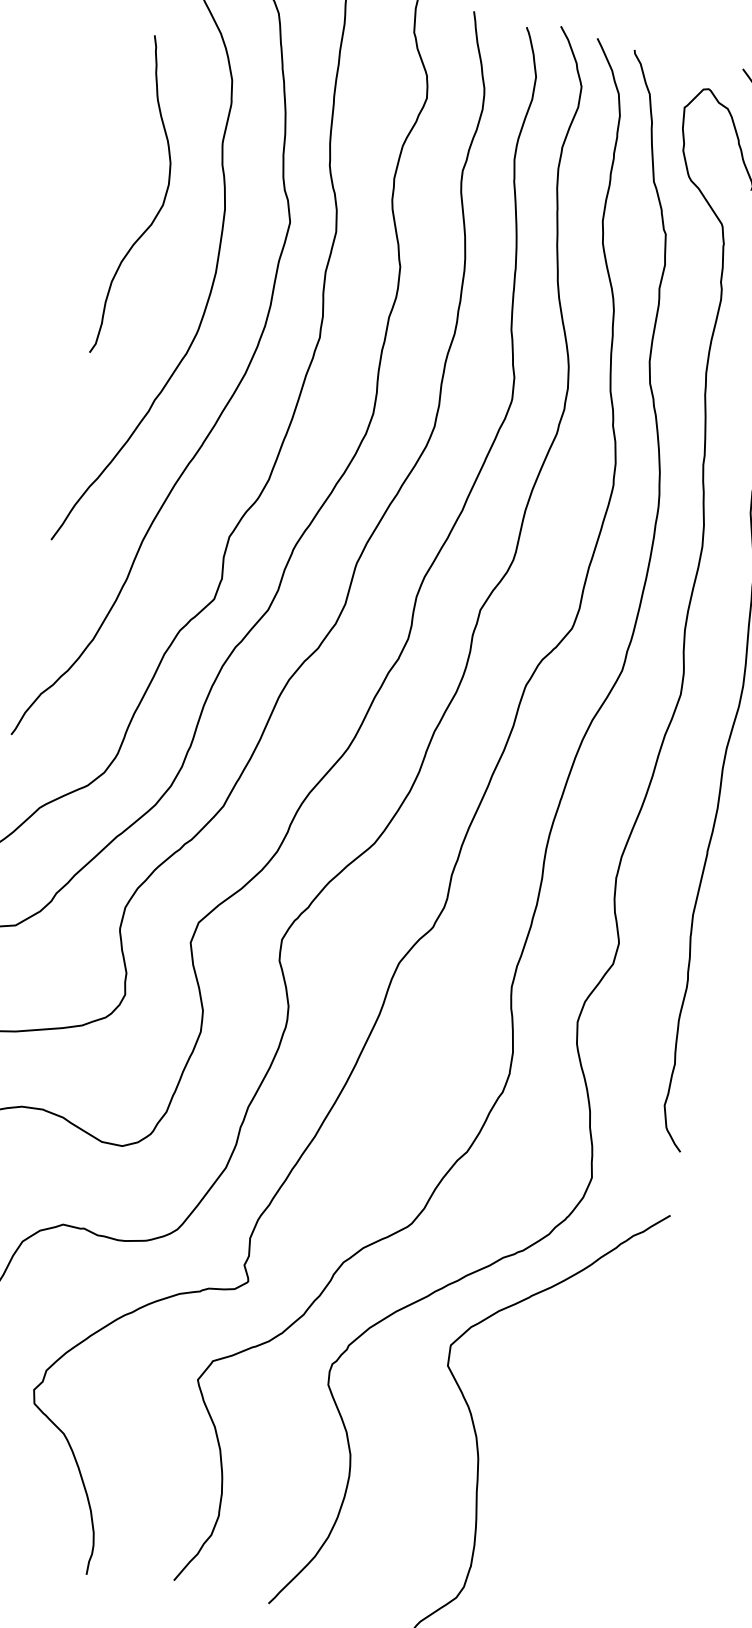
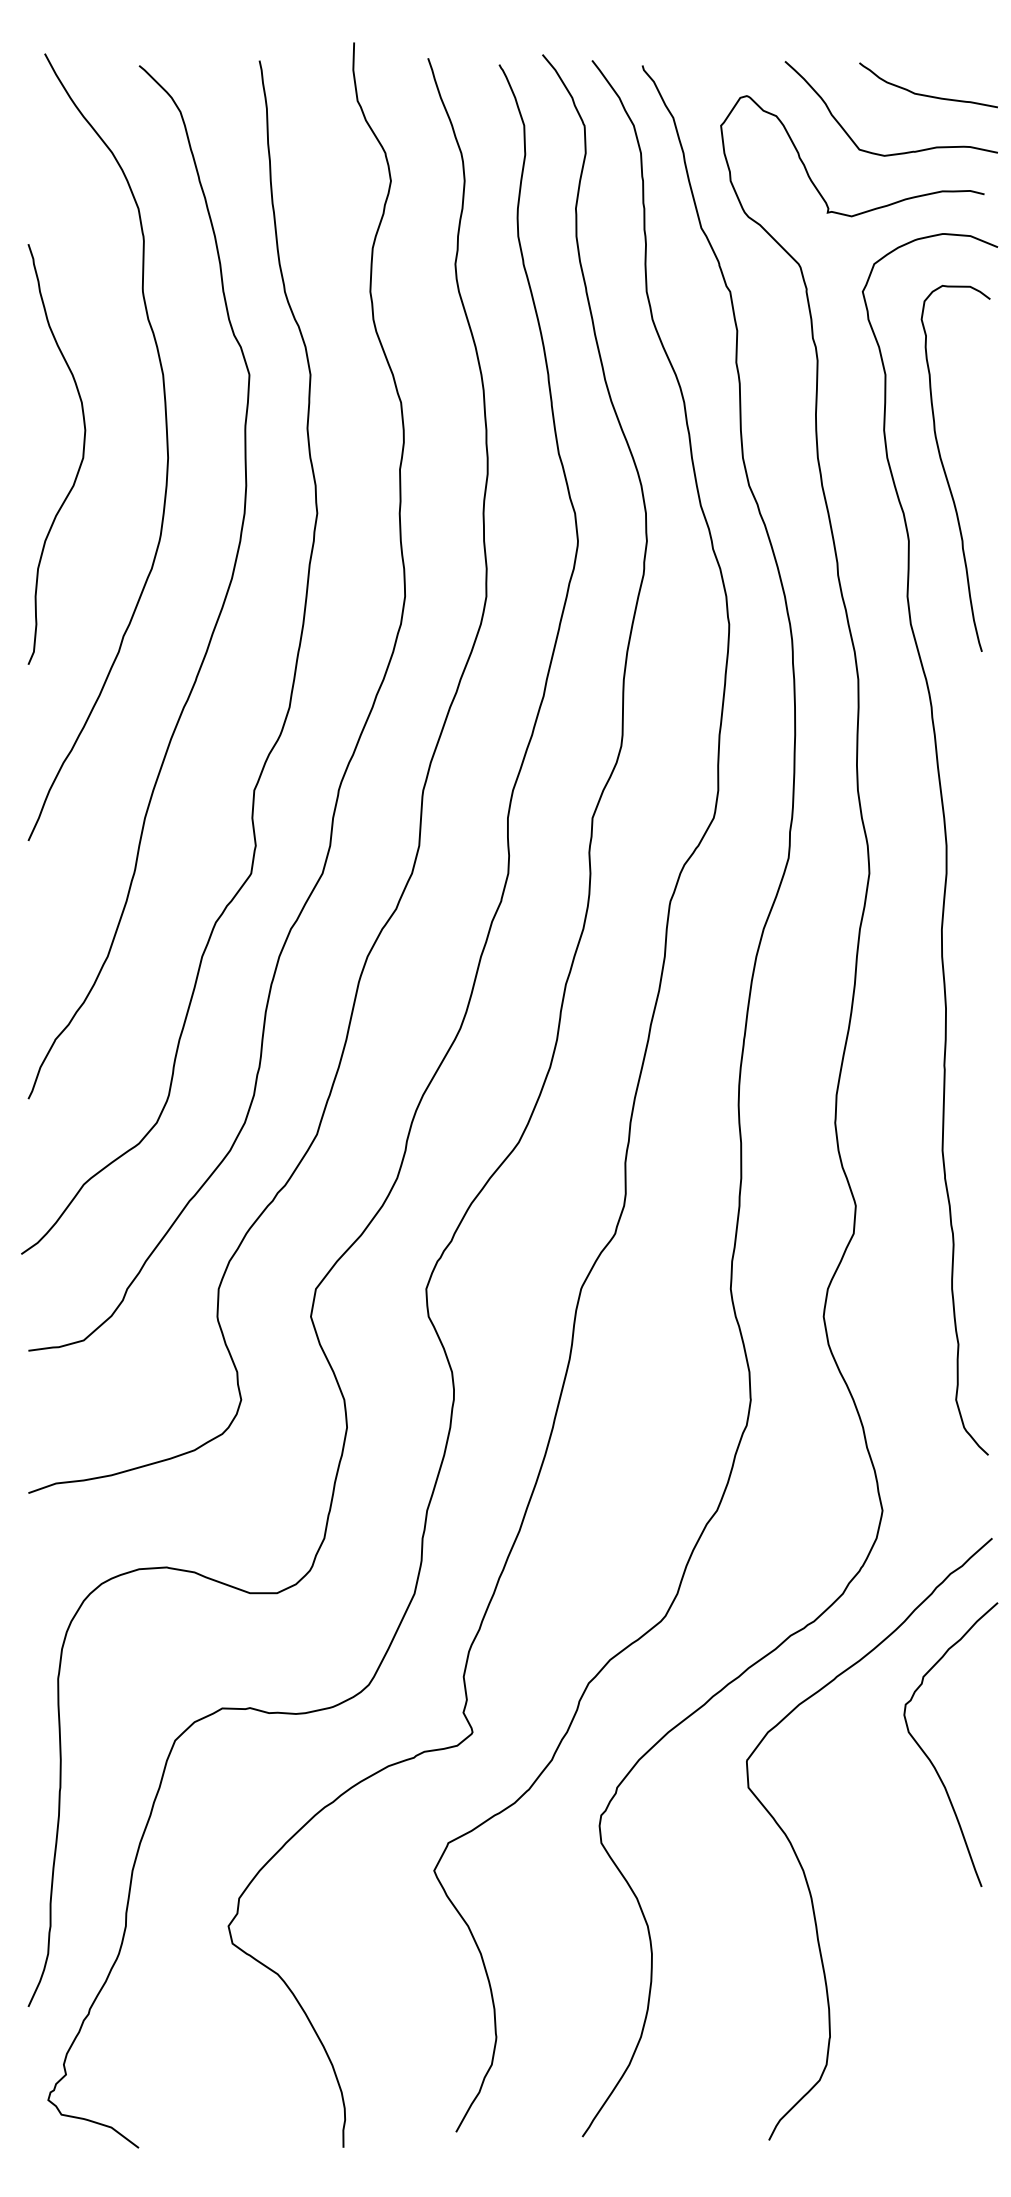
curve: (160, 208) -> (80, 462), moved
curve: (590, 1373) -> (931, 1760), added

